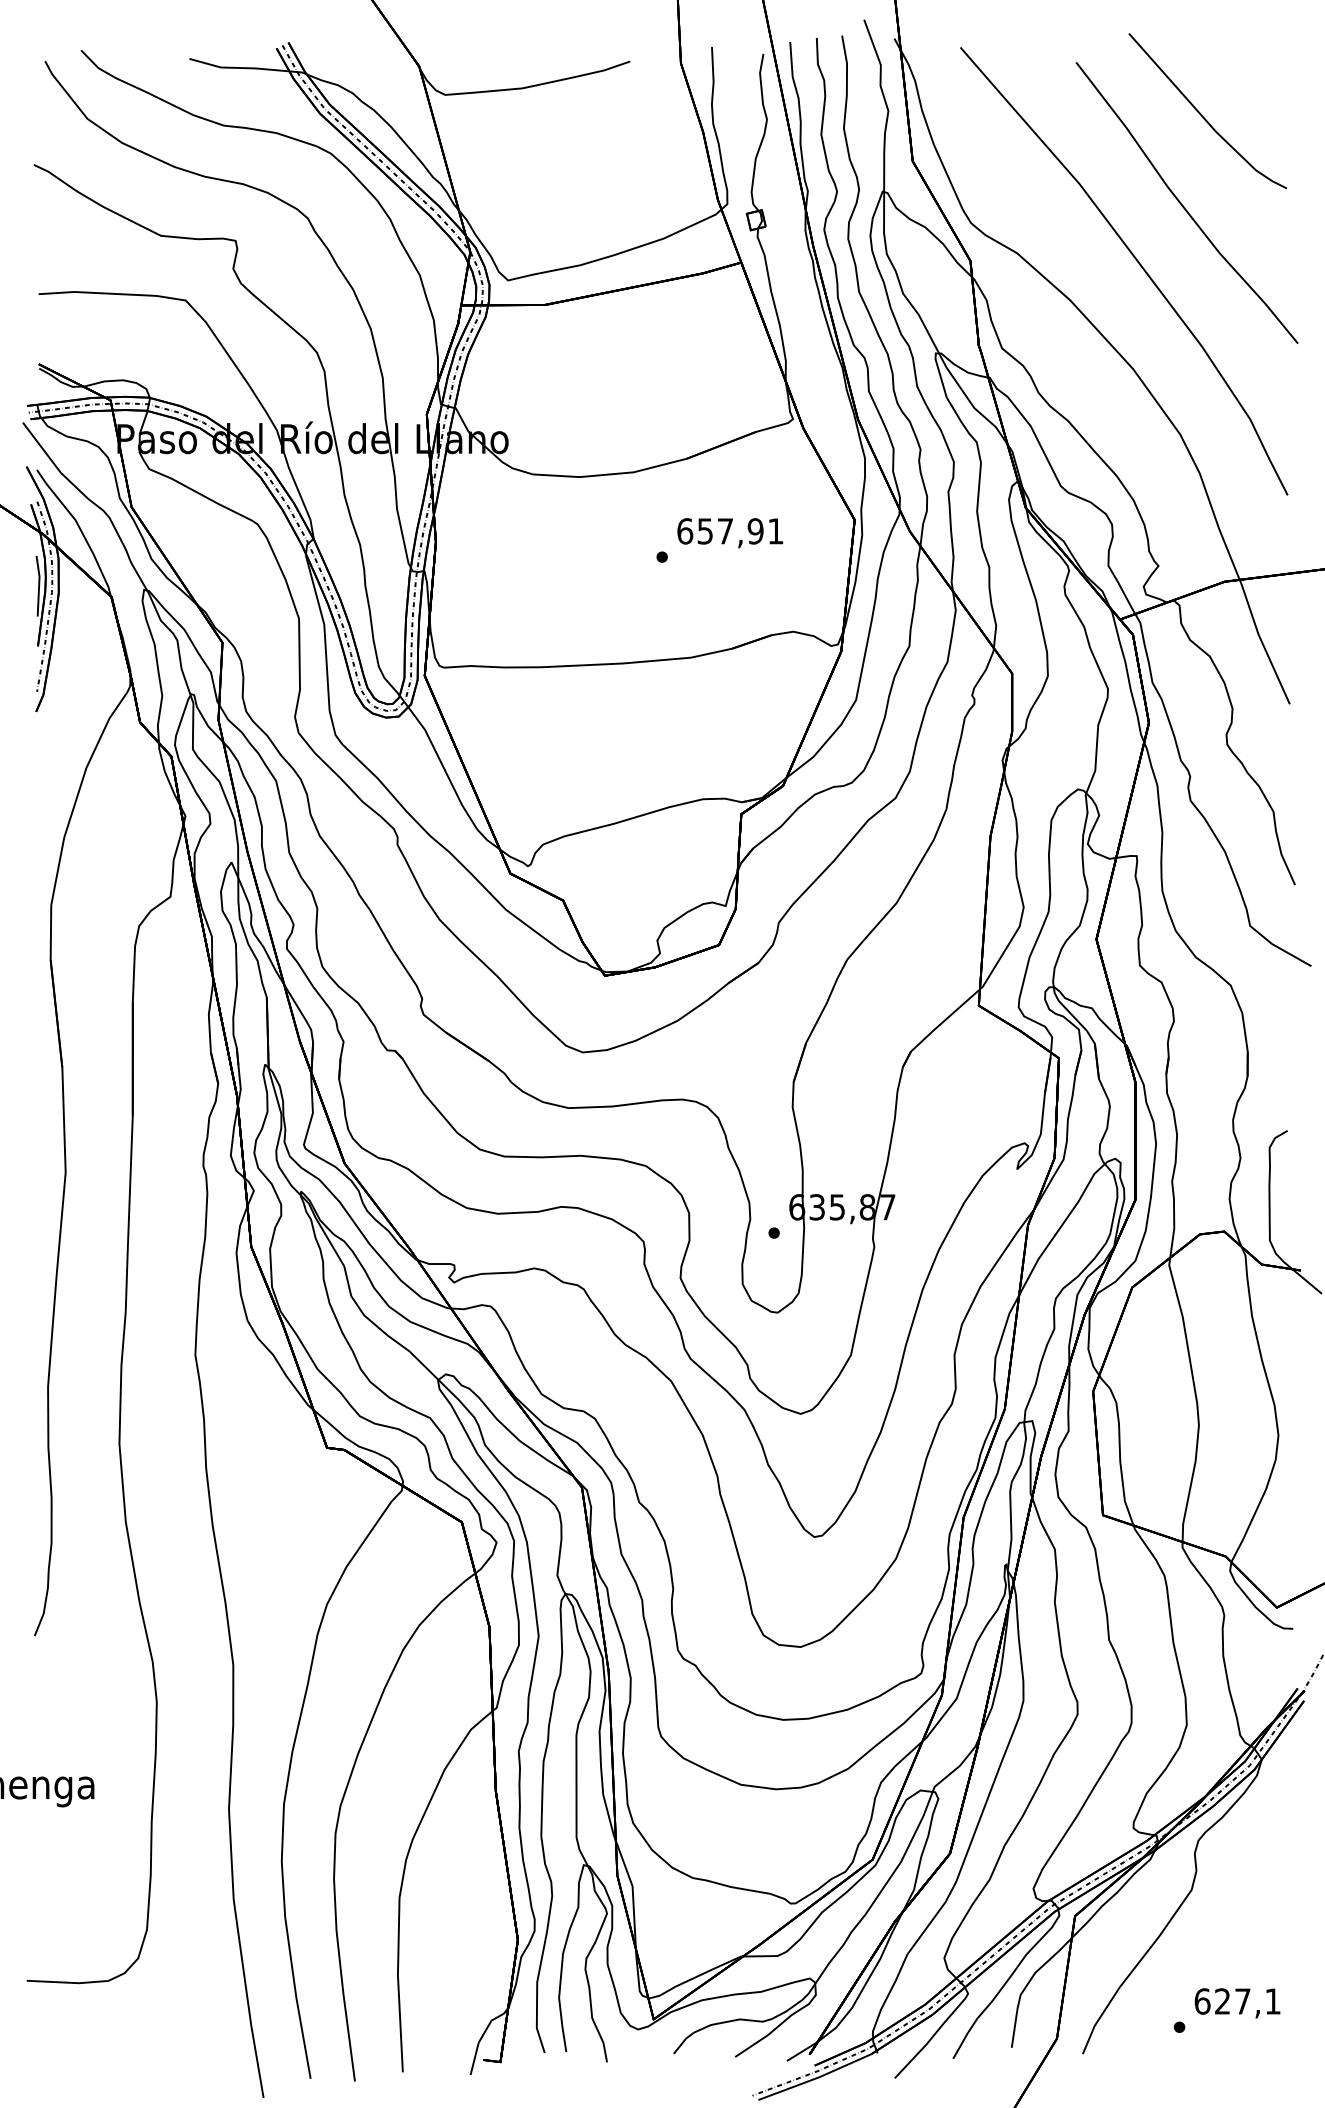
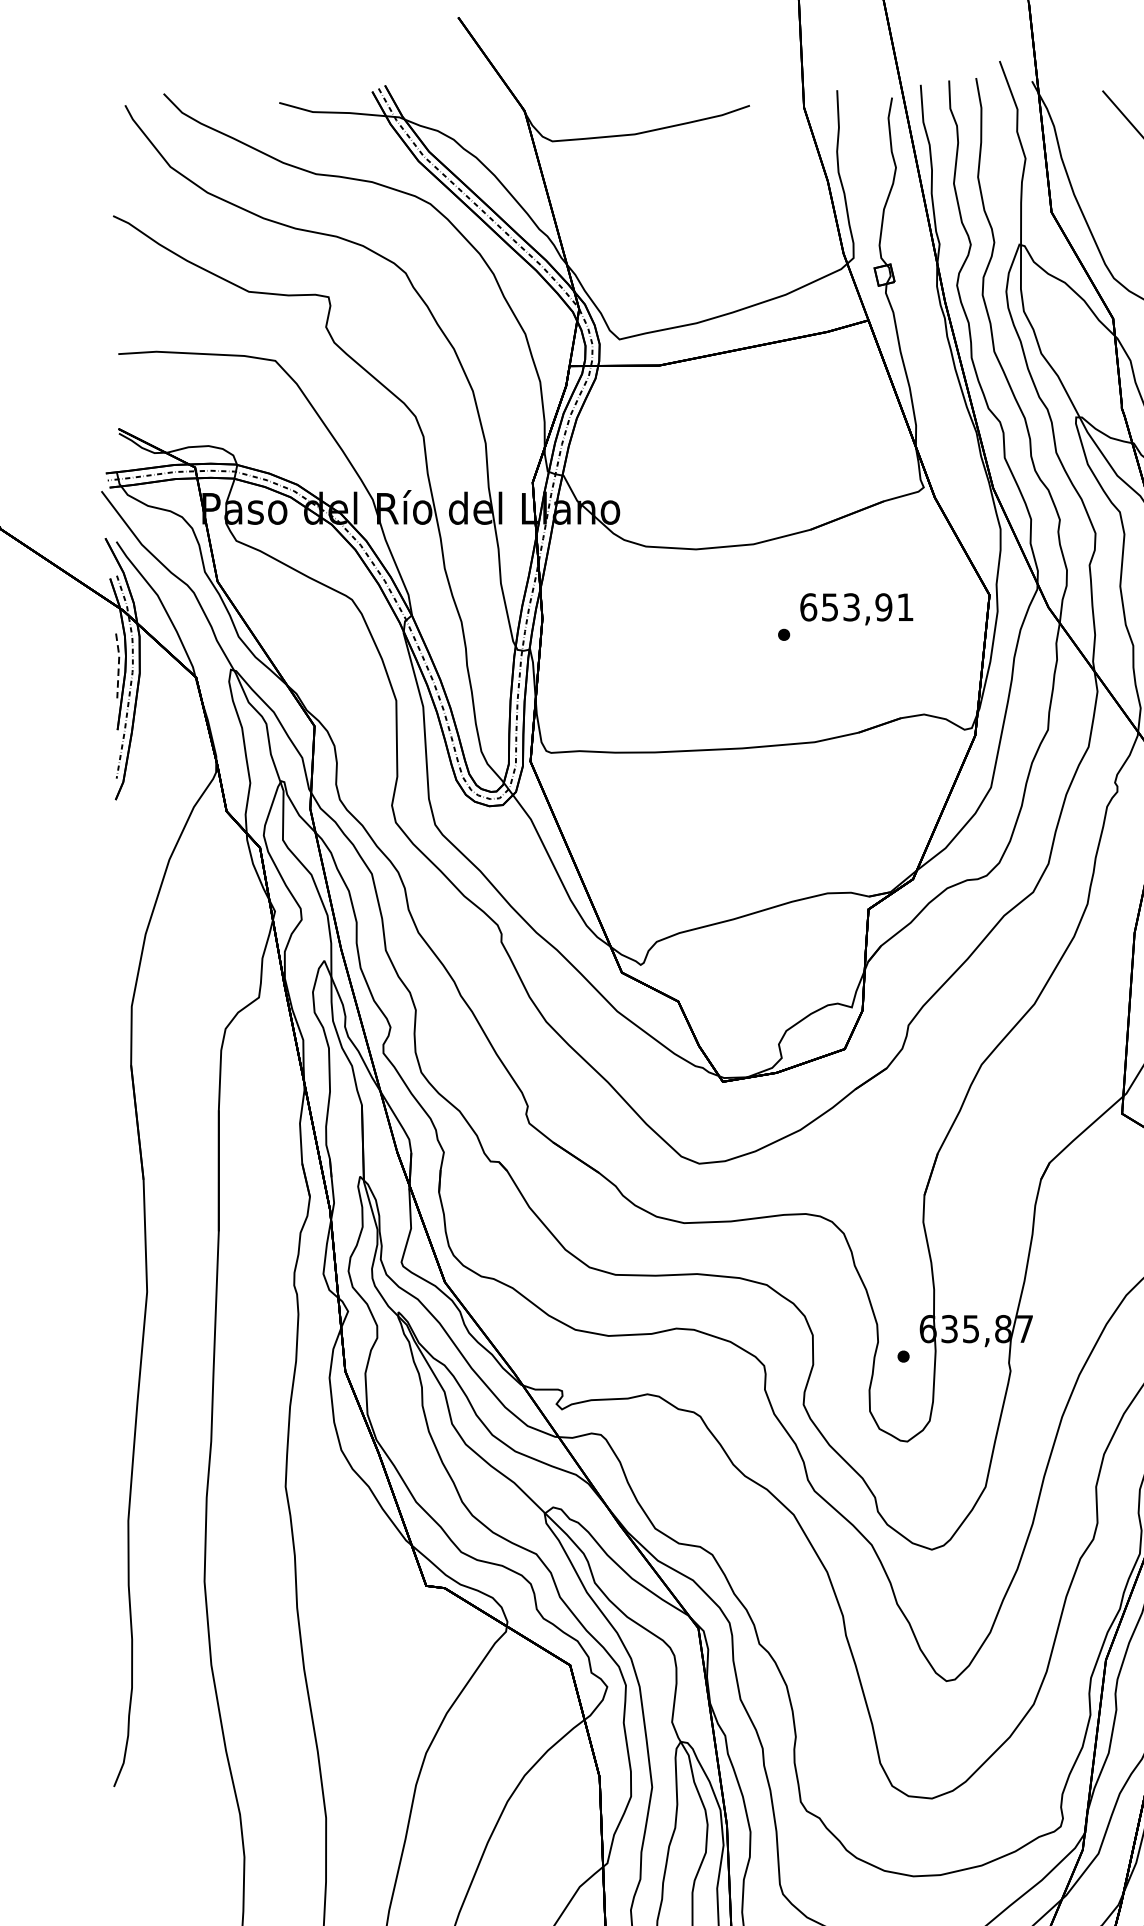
text: (725, 531) -> (851, 607), 657,91 -> 653,91
line: (39, 585) -> (119, 665), solid -> dashed

